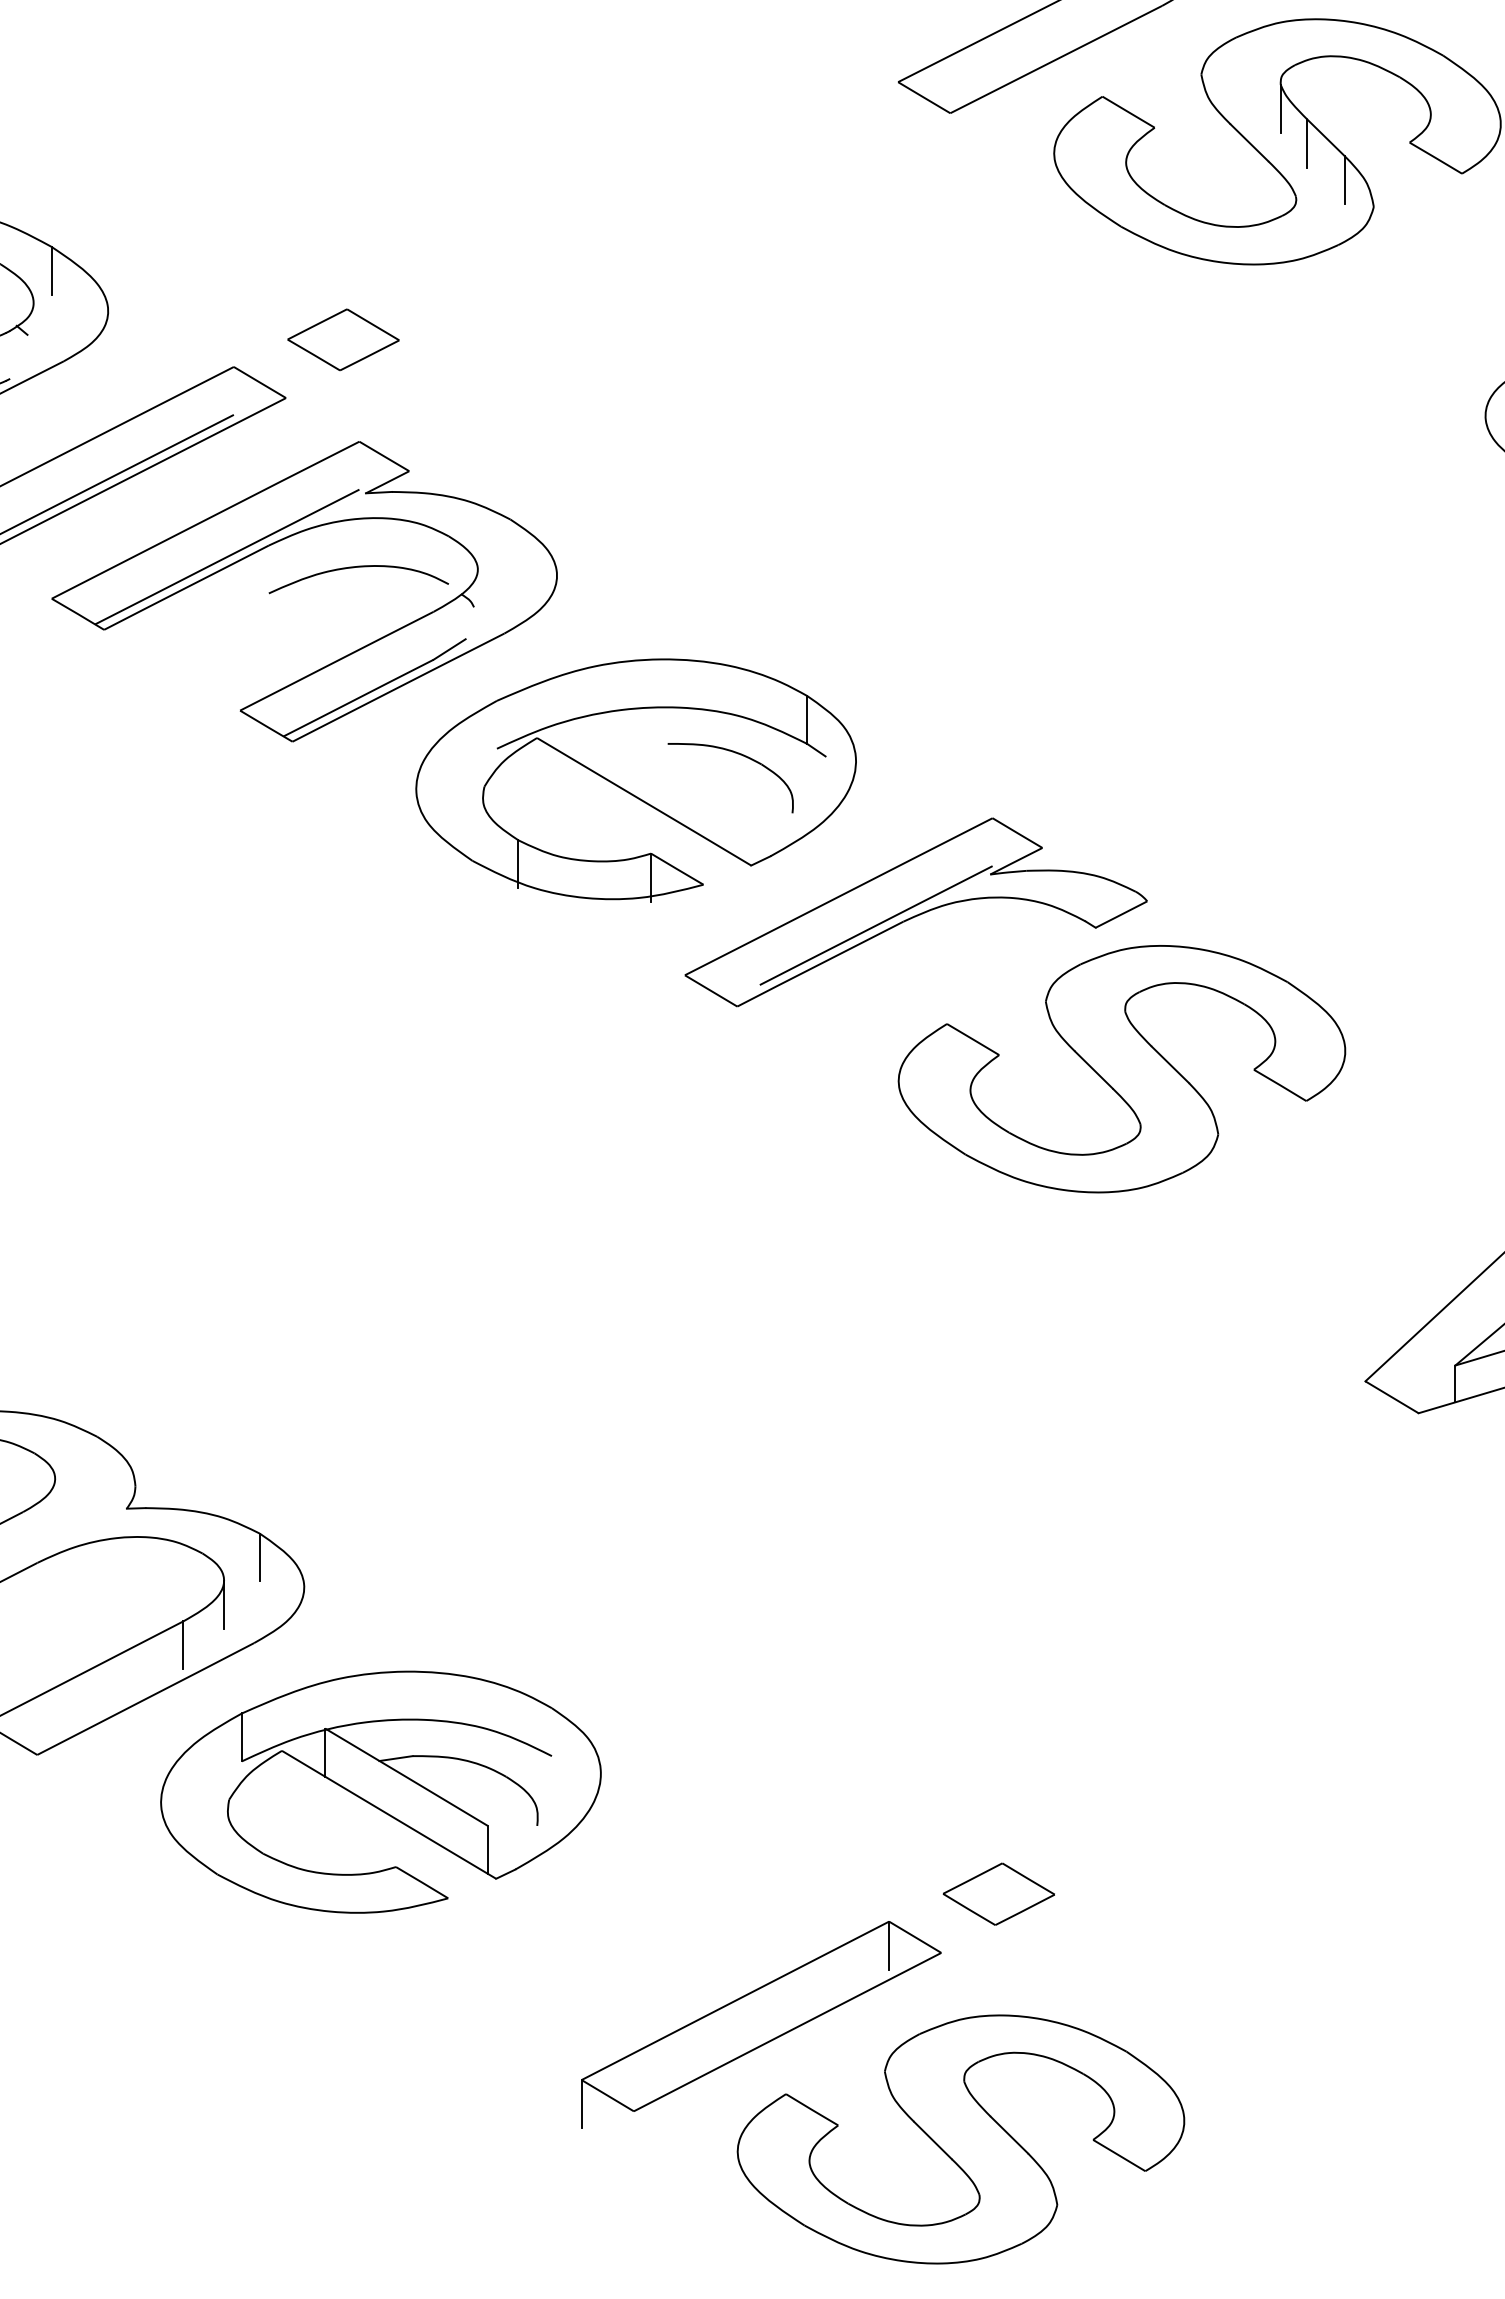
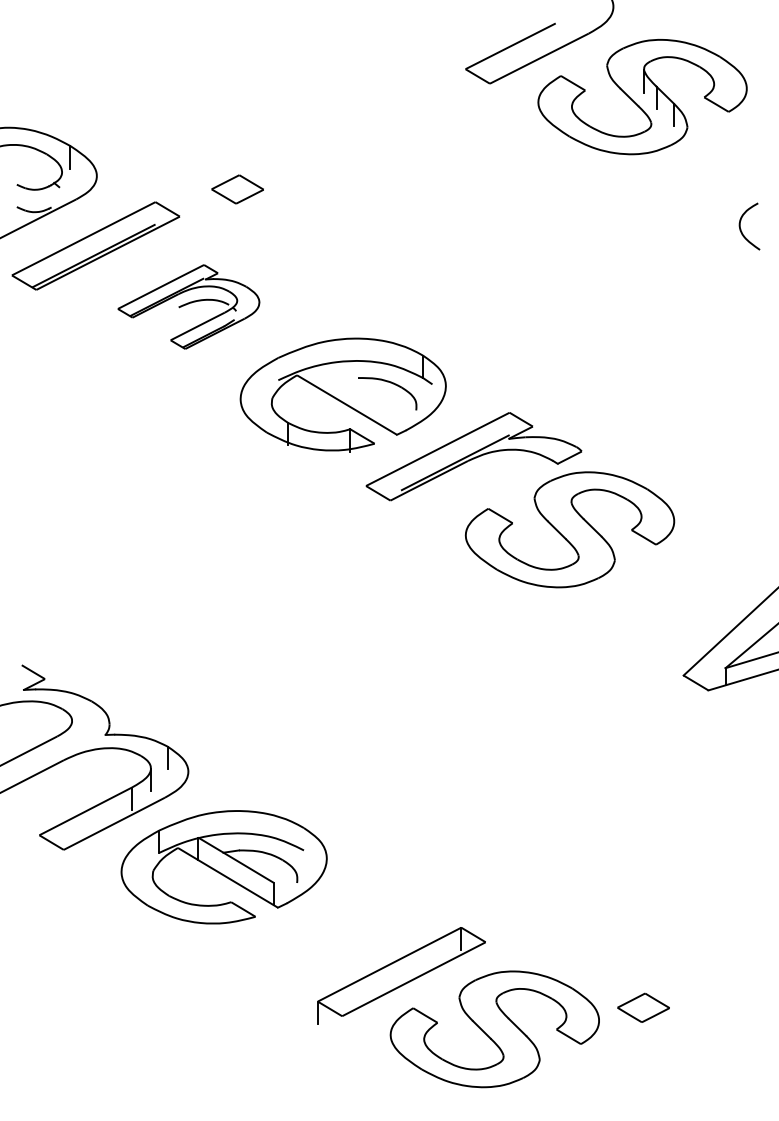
part: (343, 339) -> (237, 189), moved
part: (304, 590) -> (188, 306), size x0.6
part: (998, 1893) -> (643, 1007), moved

